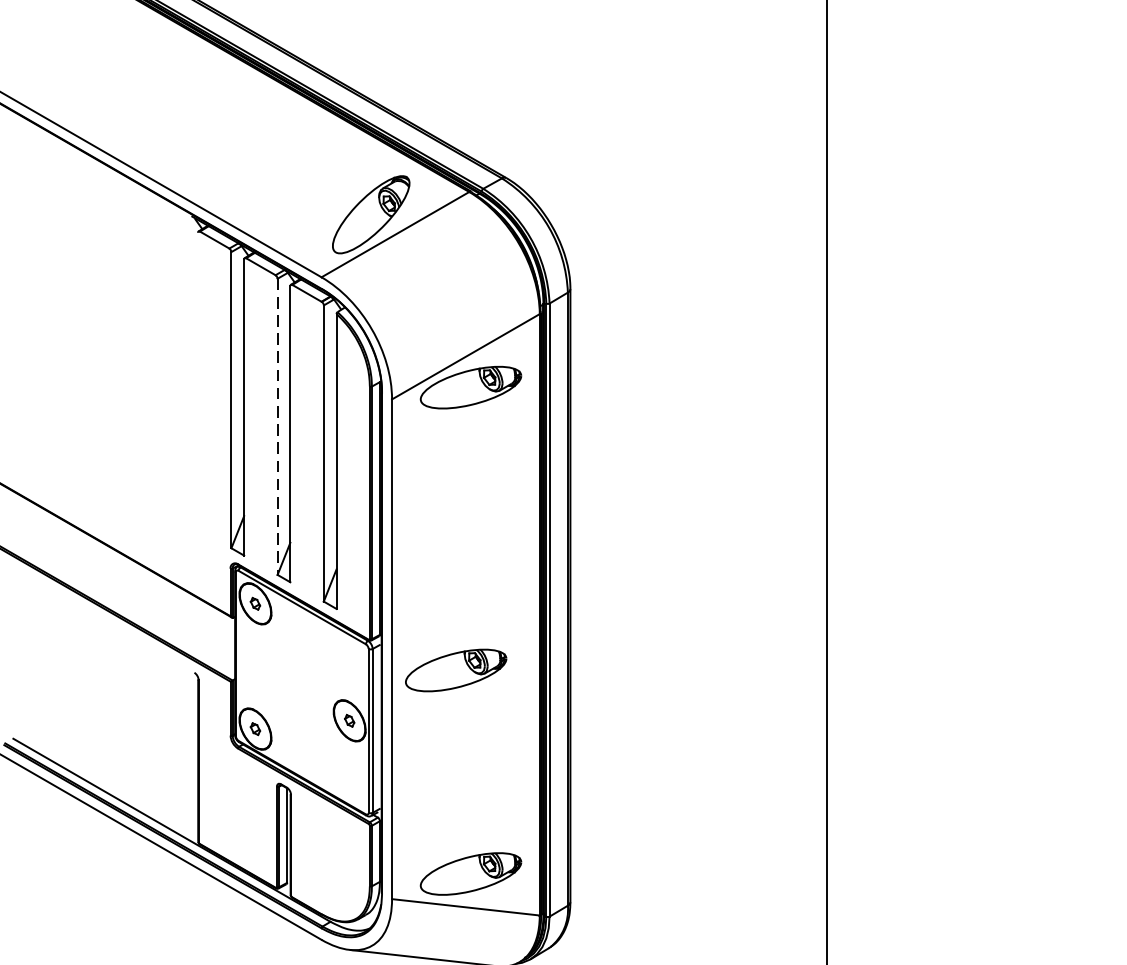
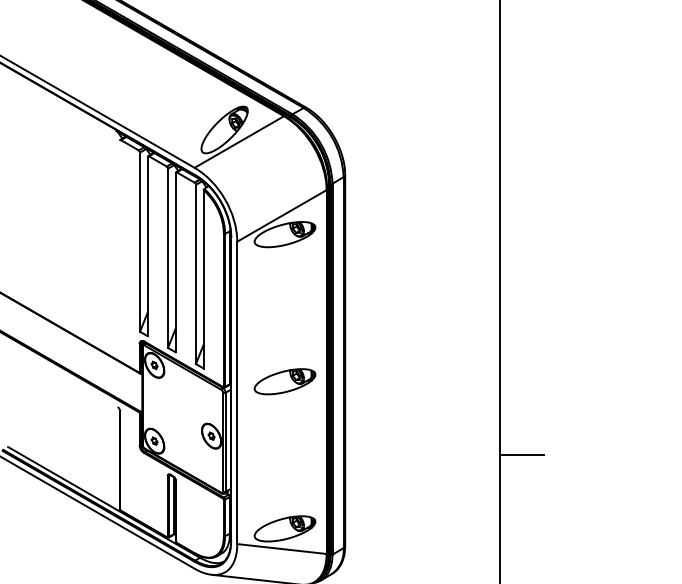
line: (278, 427) -> (168, 258), dashed -> solid
part: (455, 670) -> (284, 381), moved
line: (861, 751) -> (521, 454), added

